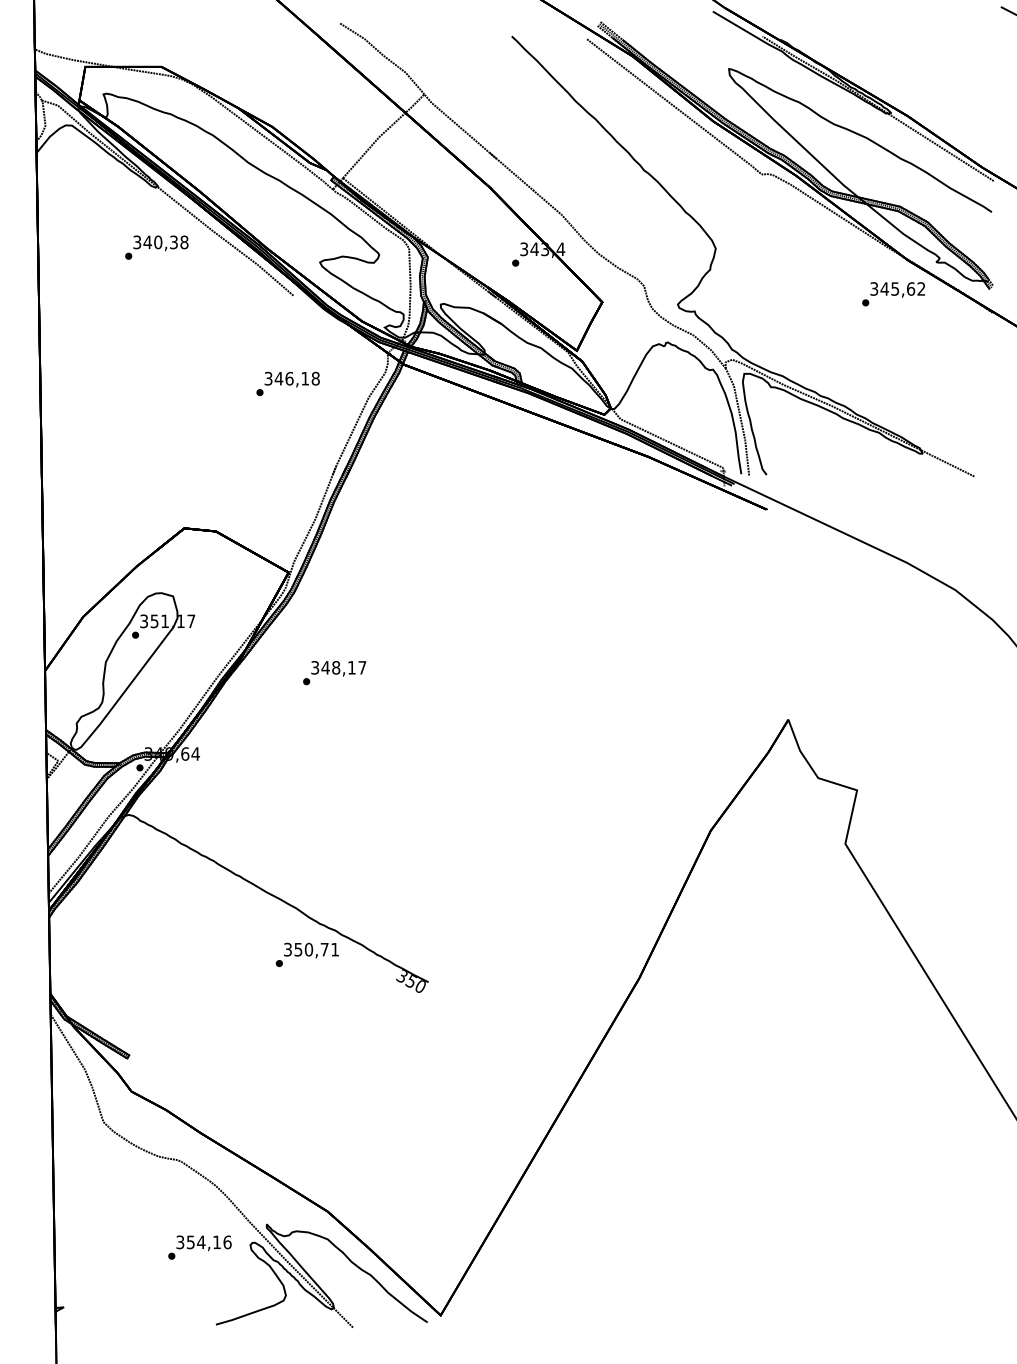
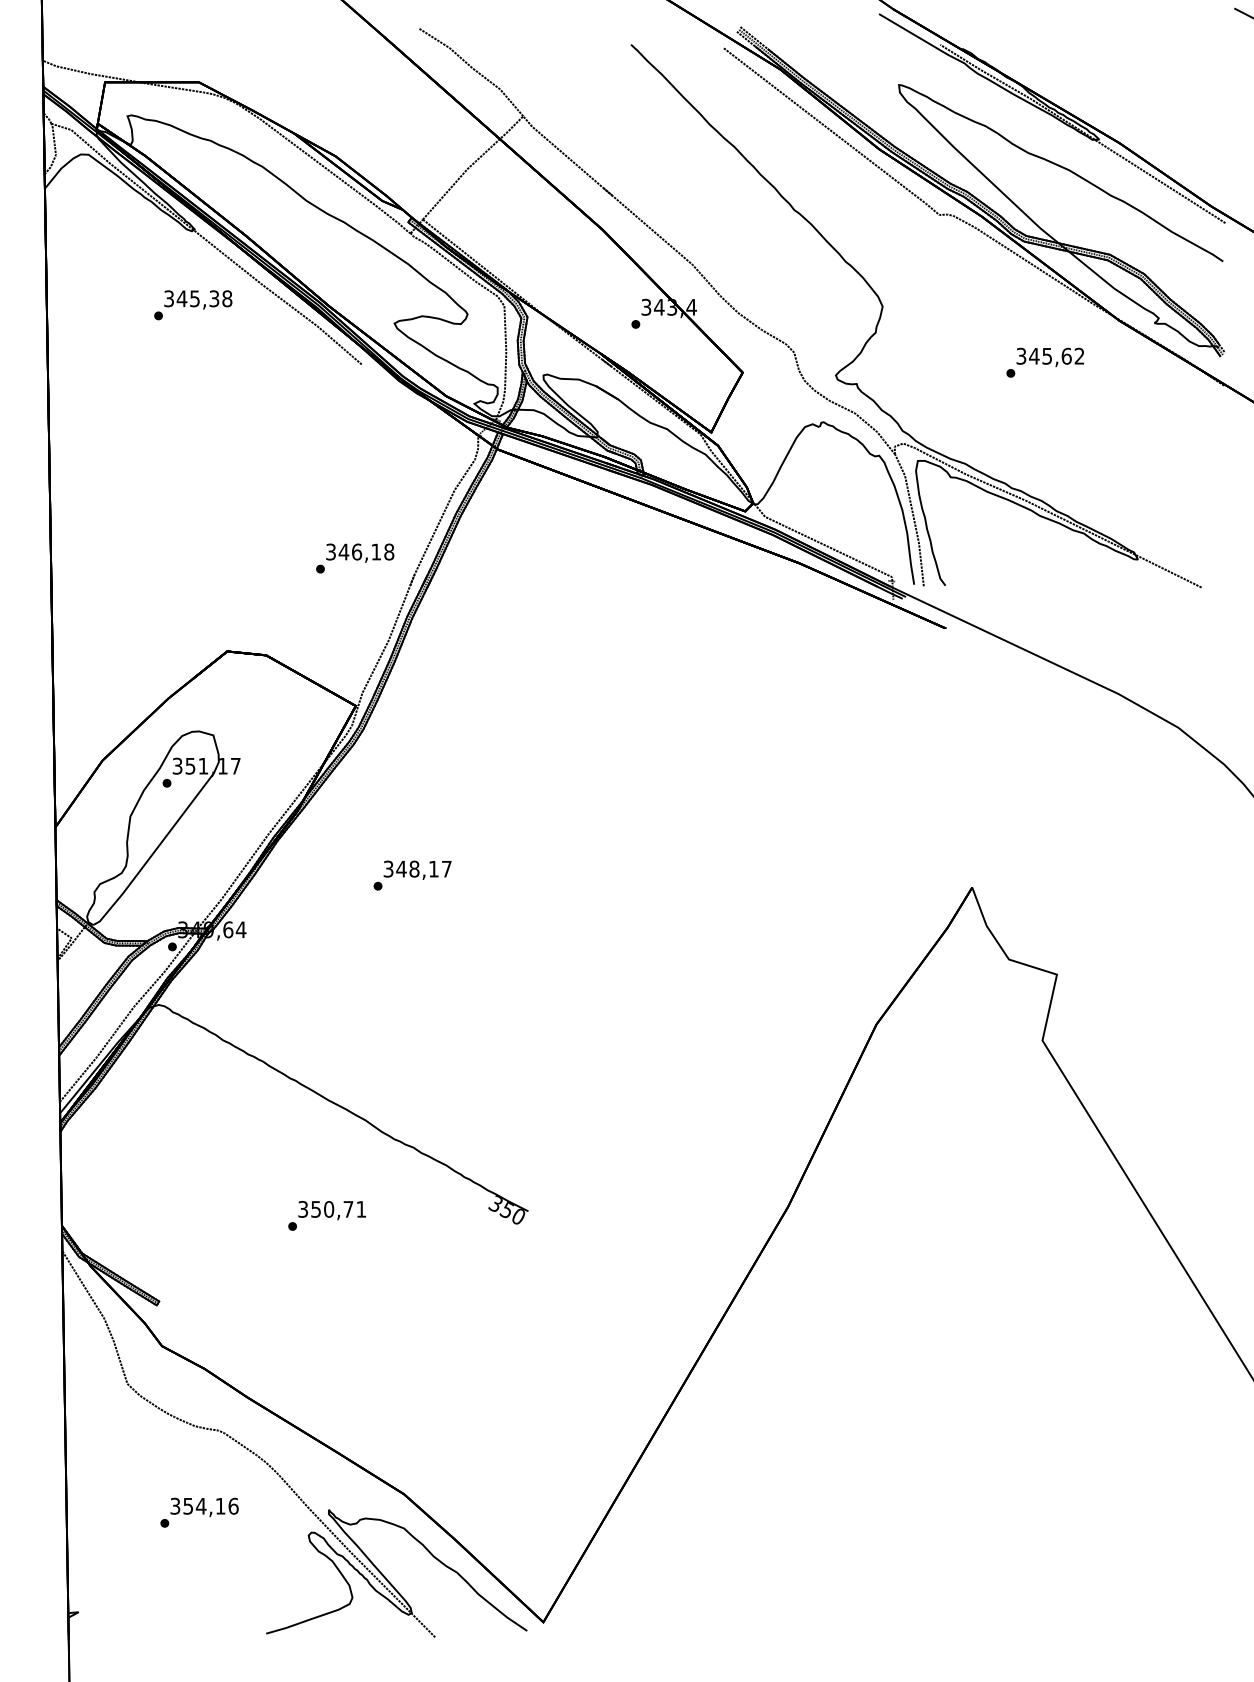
text: (158, 242) -> (195, 298), 340,38 -> 345,38
text: (893, 294) -> (1045, 363), moved
text: (287, 383) -> (354, 557), moved
text: (334, 673) -> (412, 876), moved
text: (306, 954) -> (326, 1215), moved
text: (199, 1247) -> (199, 1512), moved

